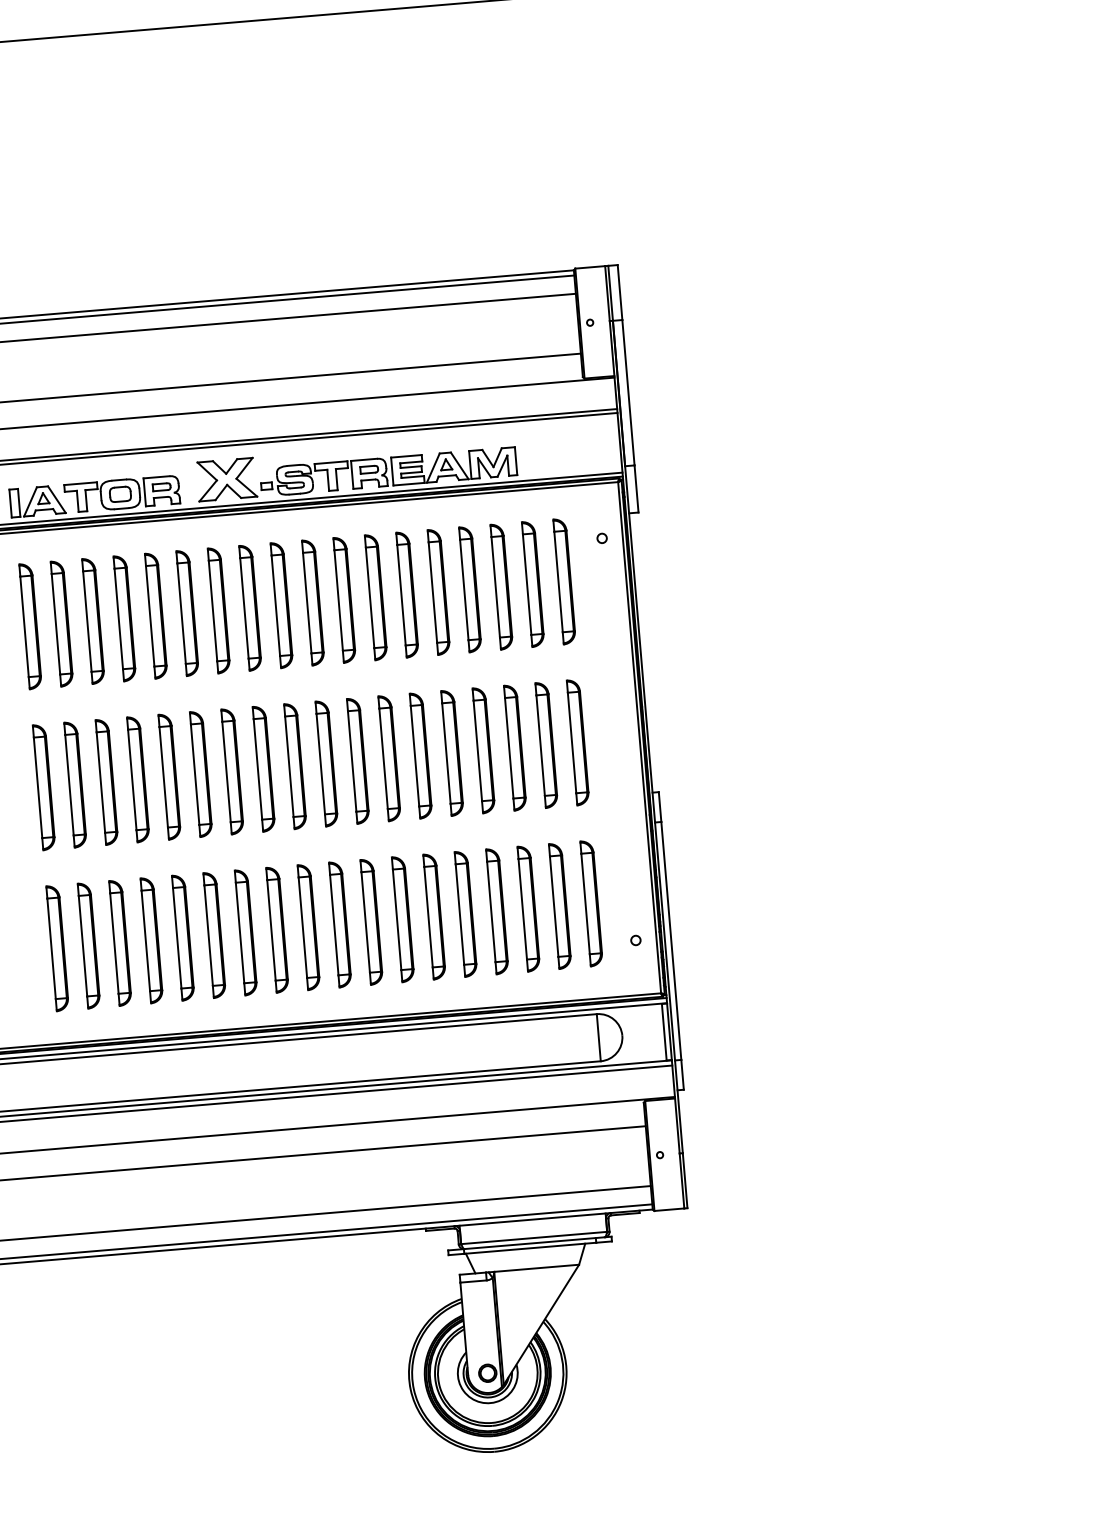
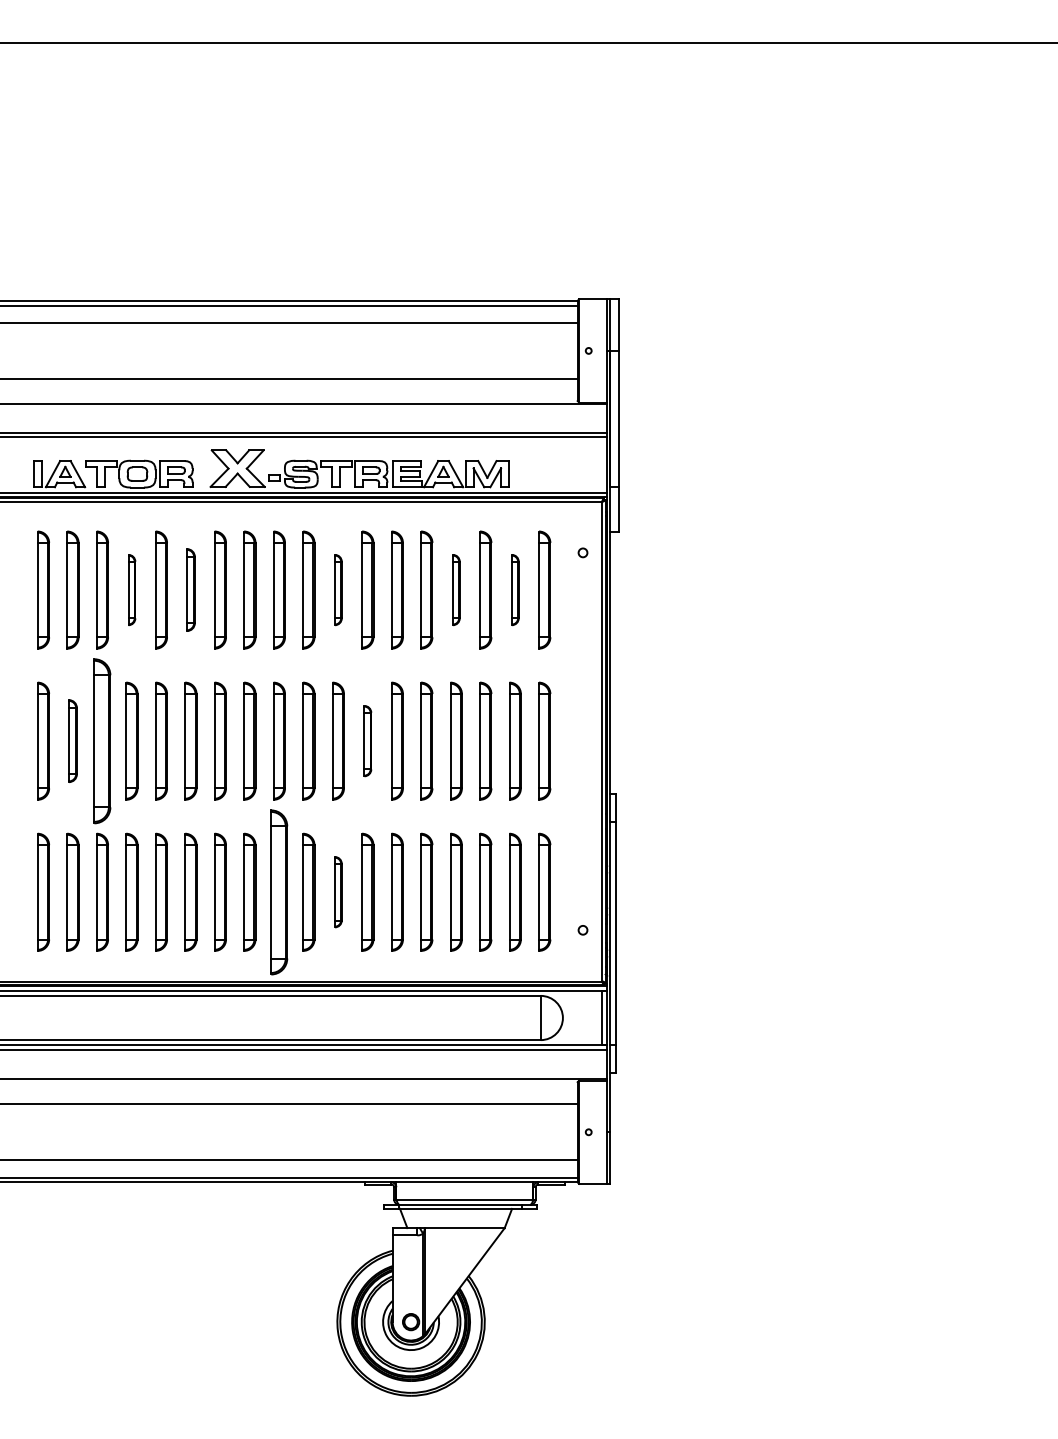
part: (533, 583) -> (515, 589), size x0.6
part: (470, 588) -> (456, 589), size x0.6
part: (344, 599) -> (338, 589), size x0.6
part: (187, 612) -> (190, 589), size x0.7
part: (124, 617) -> (131, 589), size x0.6
part: (389, 757) -> (367, 740), size x0.6
part: (107, 781) -> (102, 740), size x1.4
part: (75, 783) -> (72, 740), size x0.7
part: (371, 921) -> (338, 891), size x0.6
part: (309, 926) -> (279, 891), size x1.4

